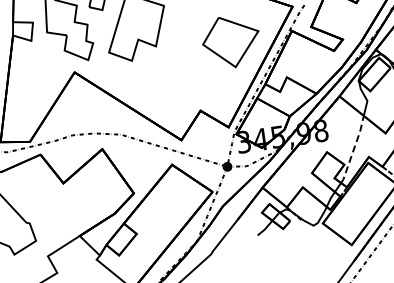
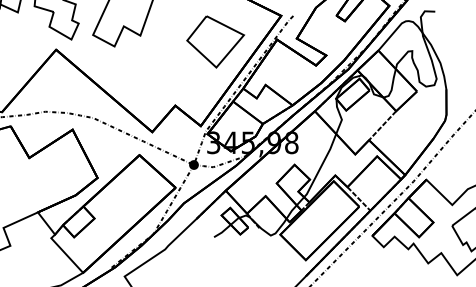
line: (353, 149) -> (321, 165), dashed -> solid

